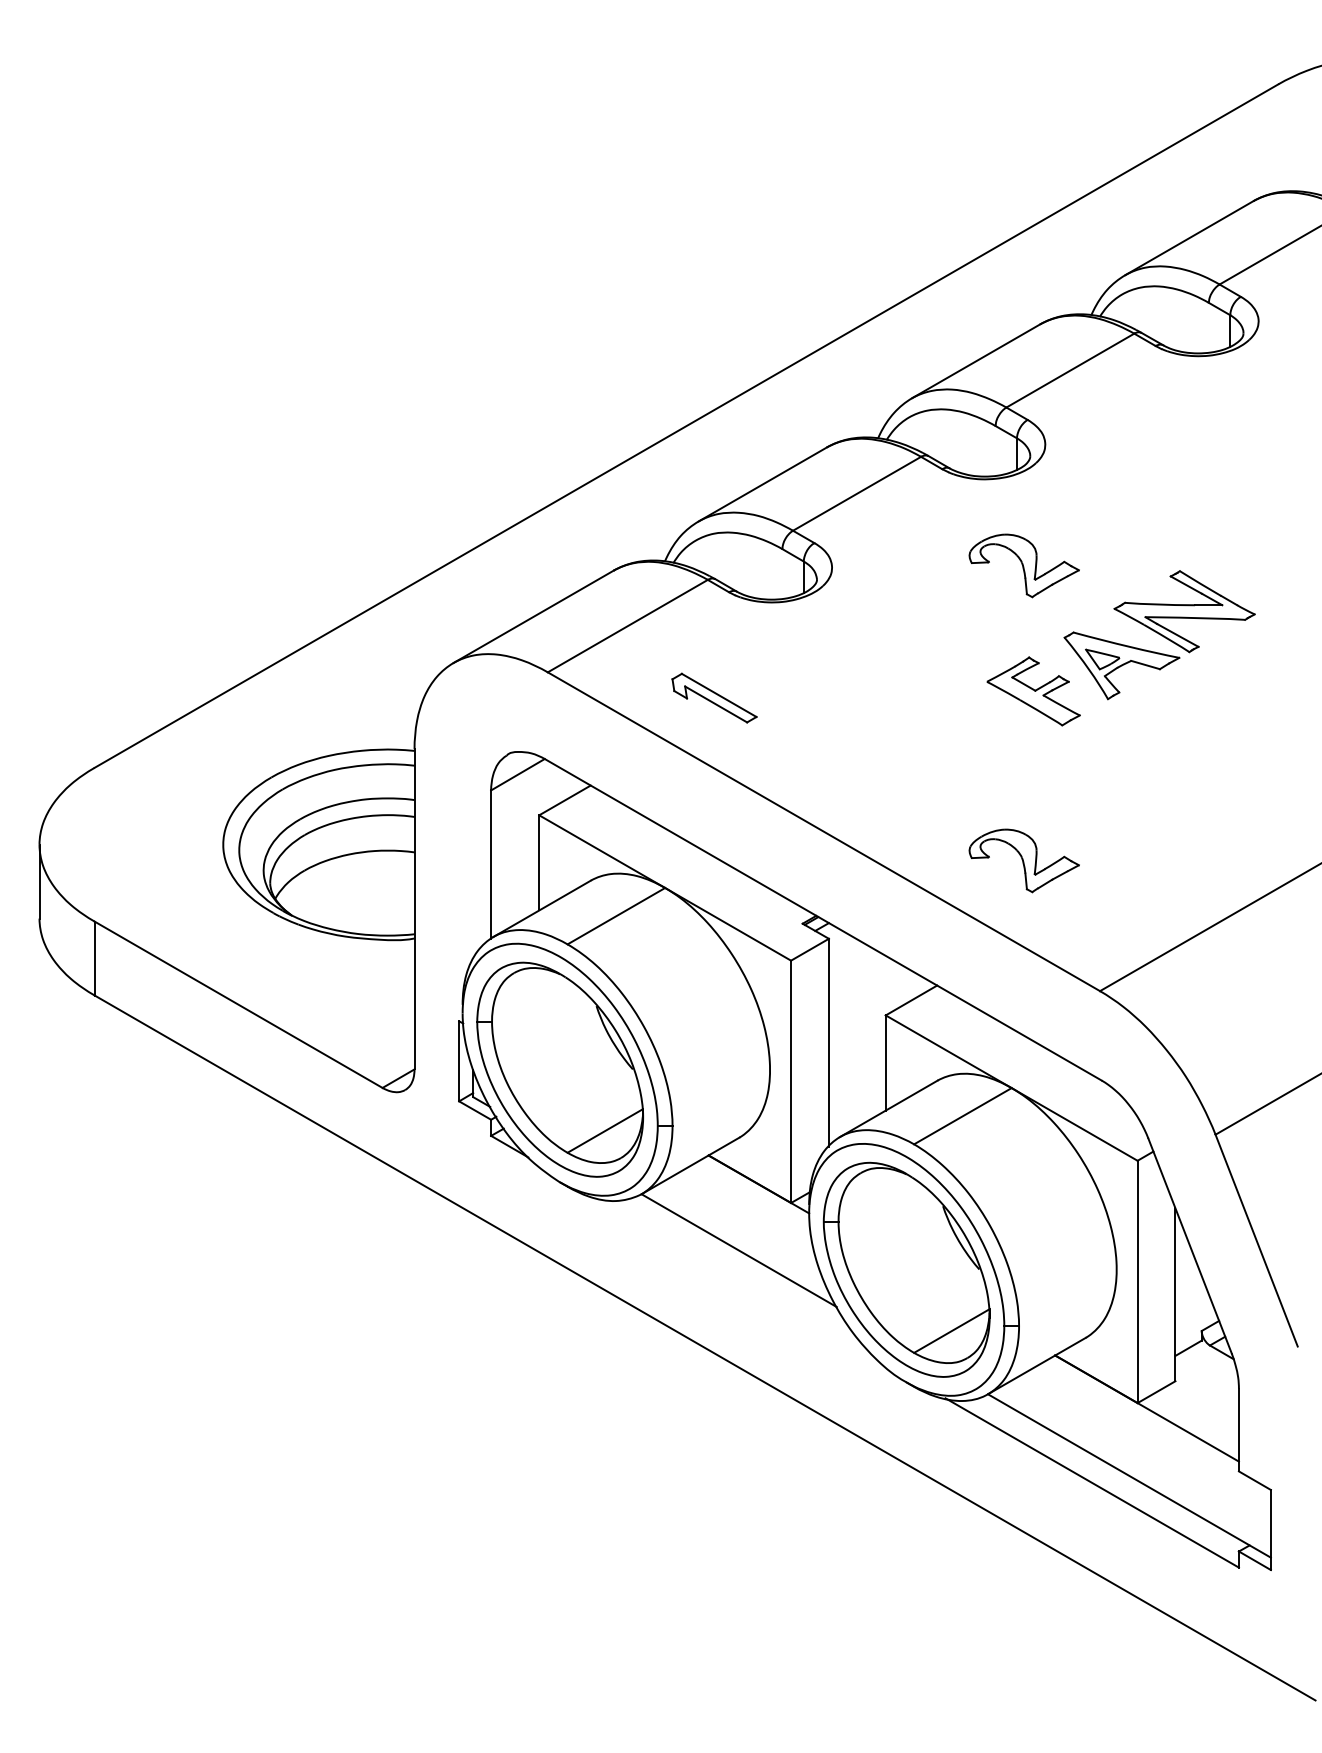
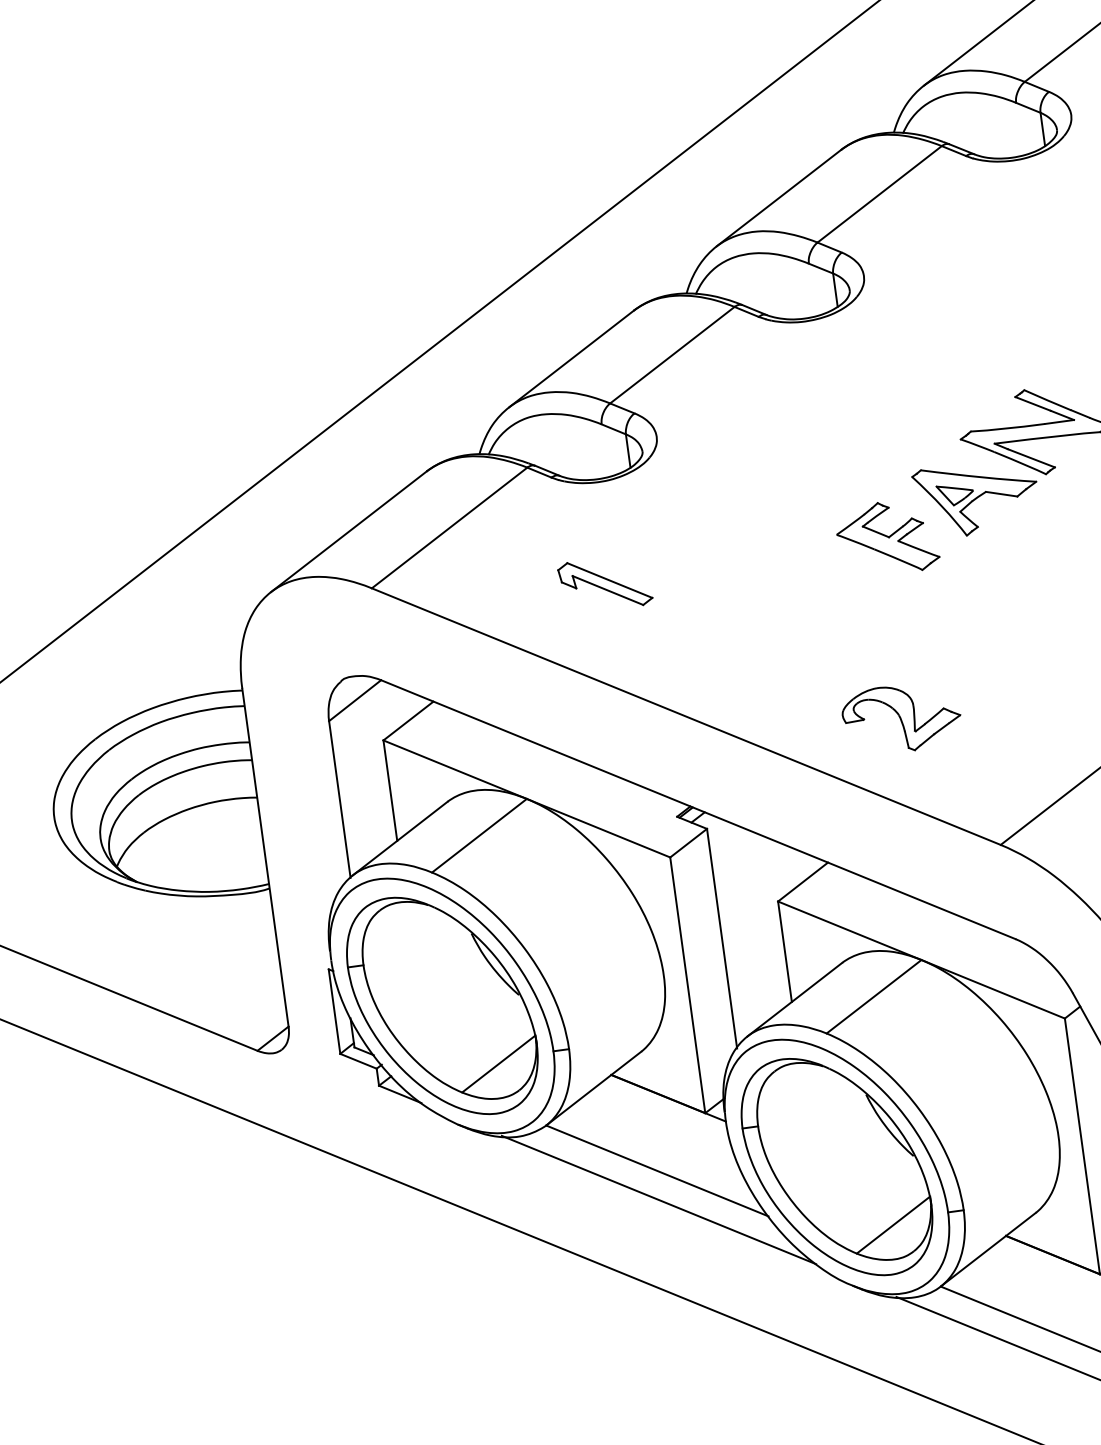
part: (1023, 565) -> (858, 406), removed
part: (714, 697) -> (605, 583), moved
line: (736, 1277) -> (658, 1199), added

